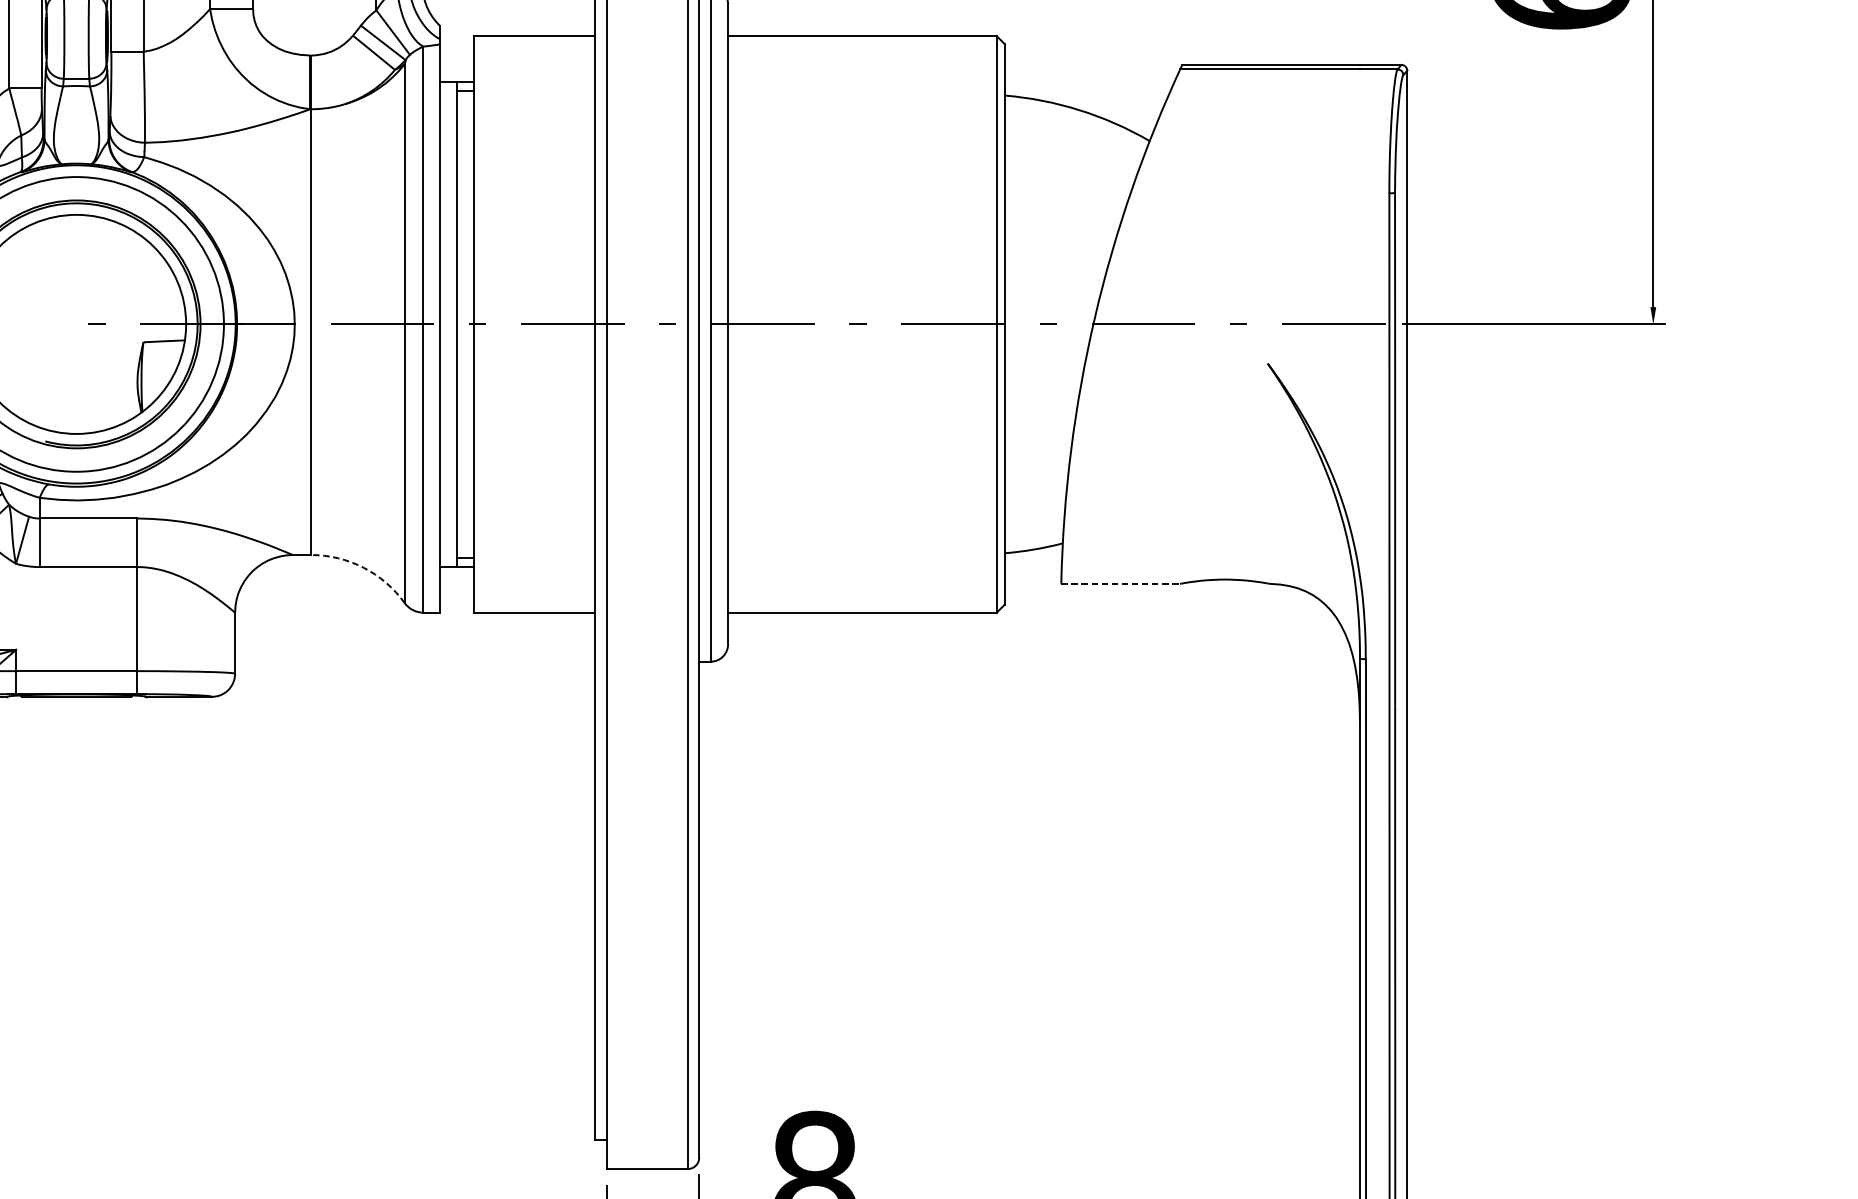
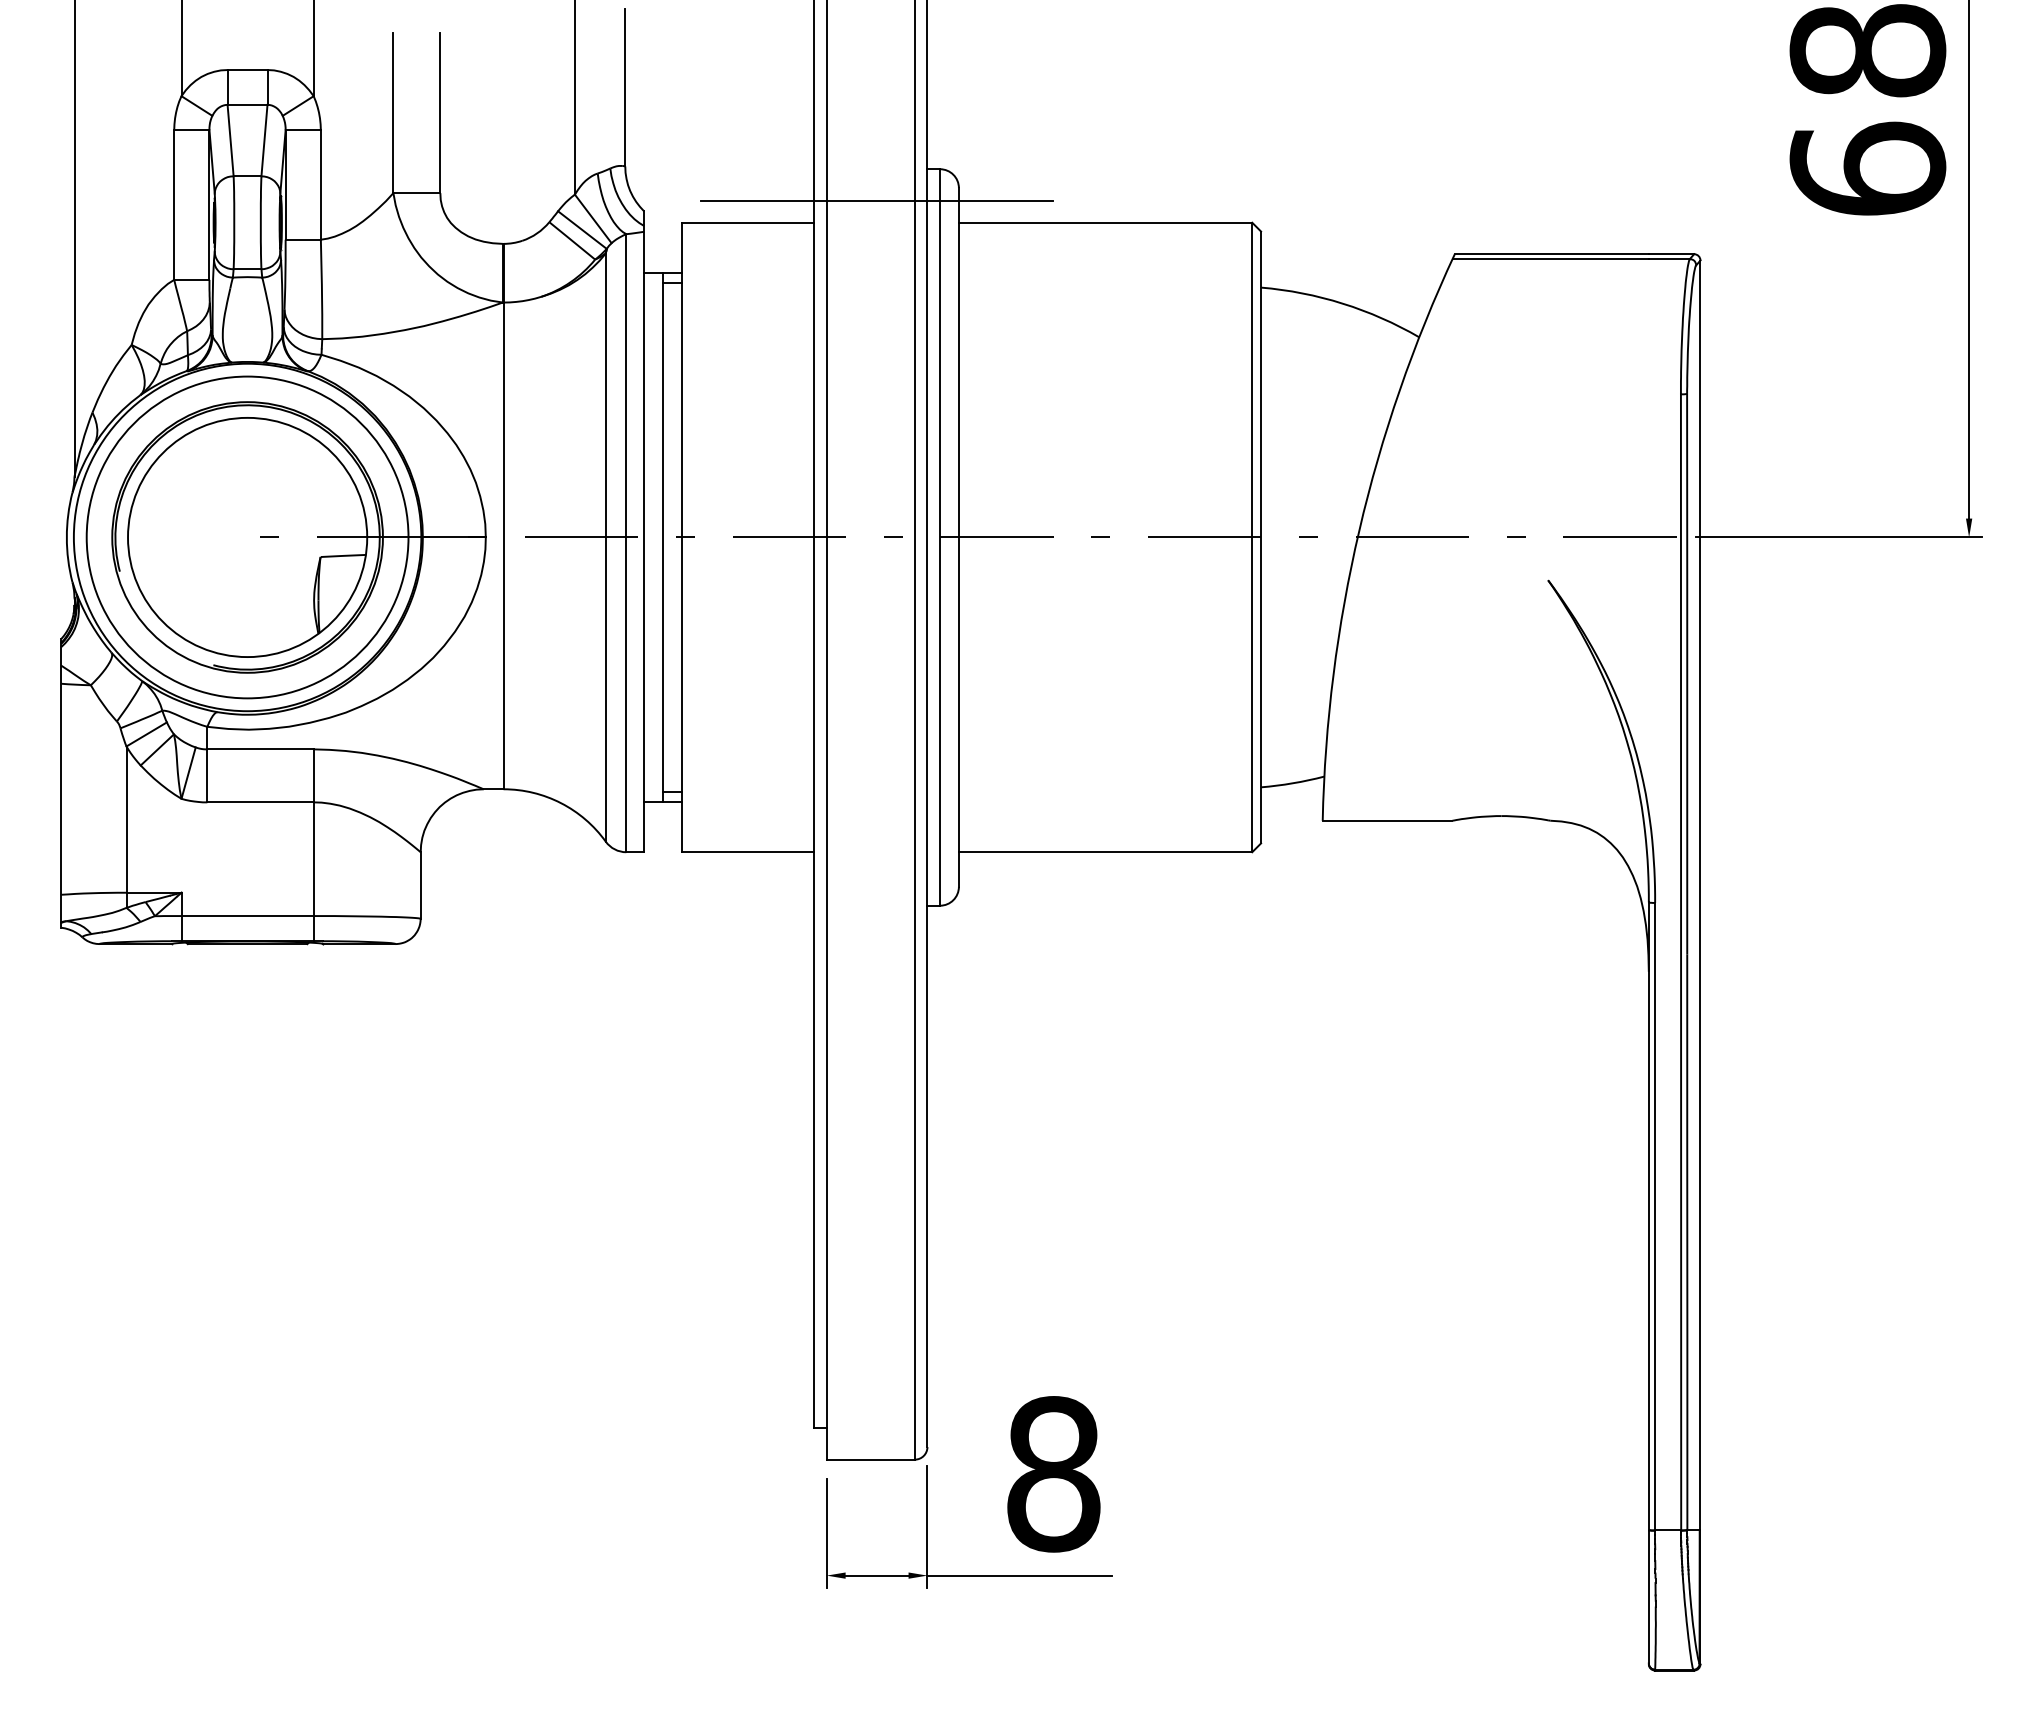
line: (652, 15) -> (876, 200), added
arc: (364, 568) -> (561, 803), dashed -> solid
line: (1120, 583) -> (1387, 820), dashed -> solid

